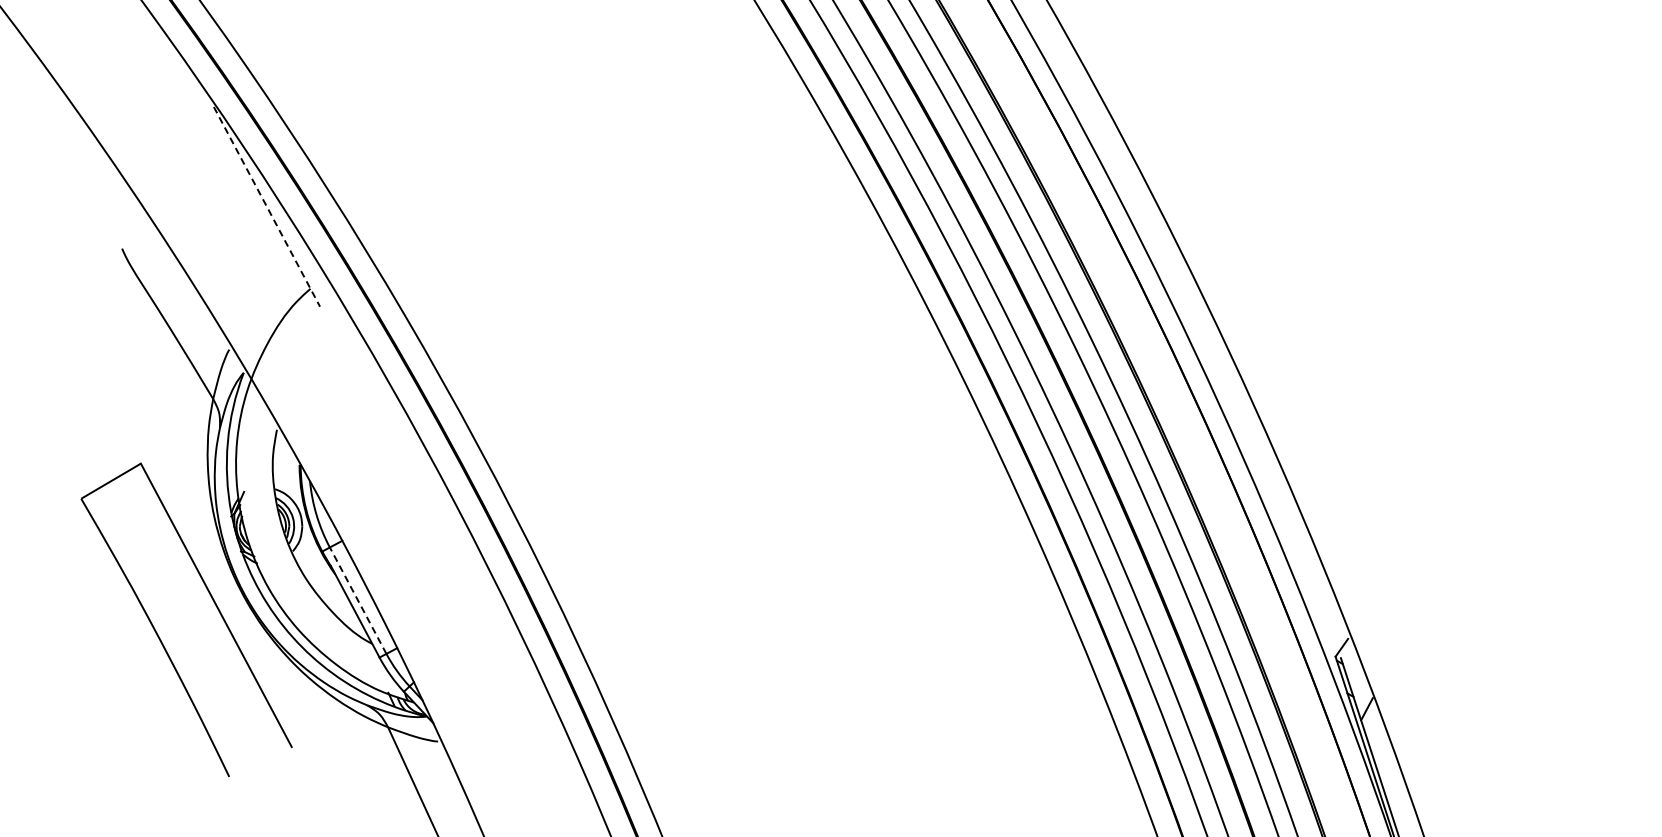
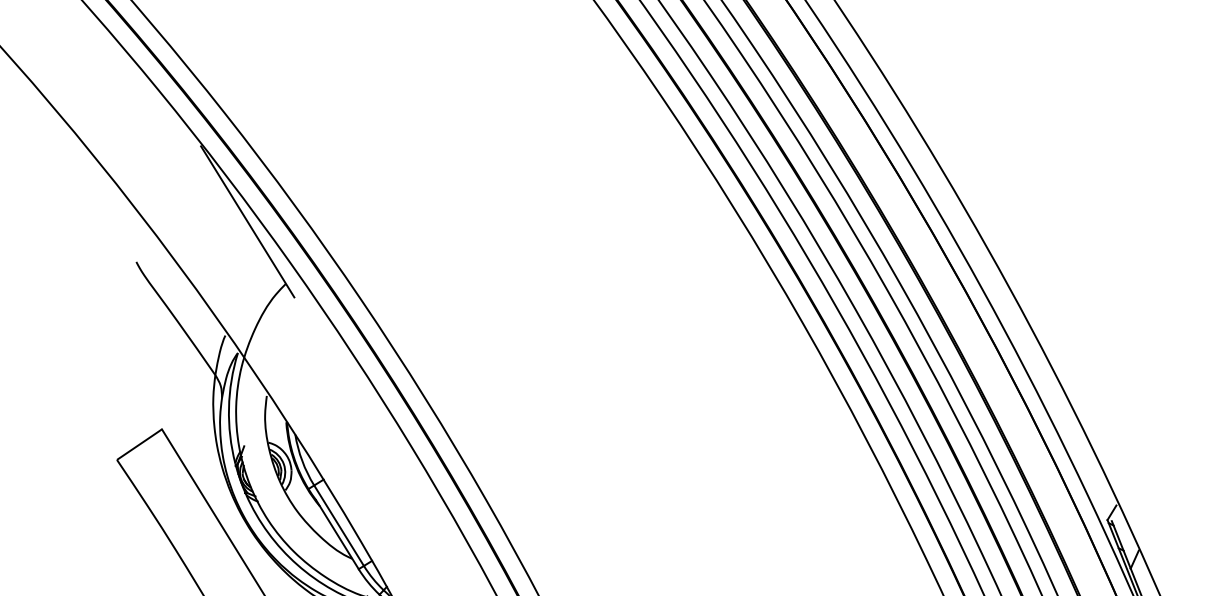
line: (267, 207) -> (248, 222), dashed -> solid
line: (357, 600) -> (338, 525), dashed -> solid

